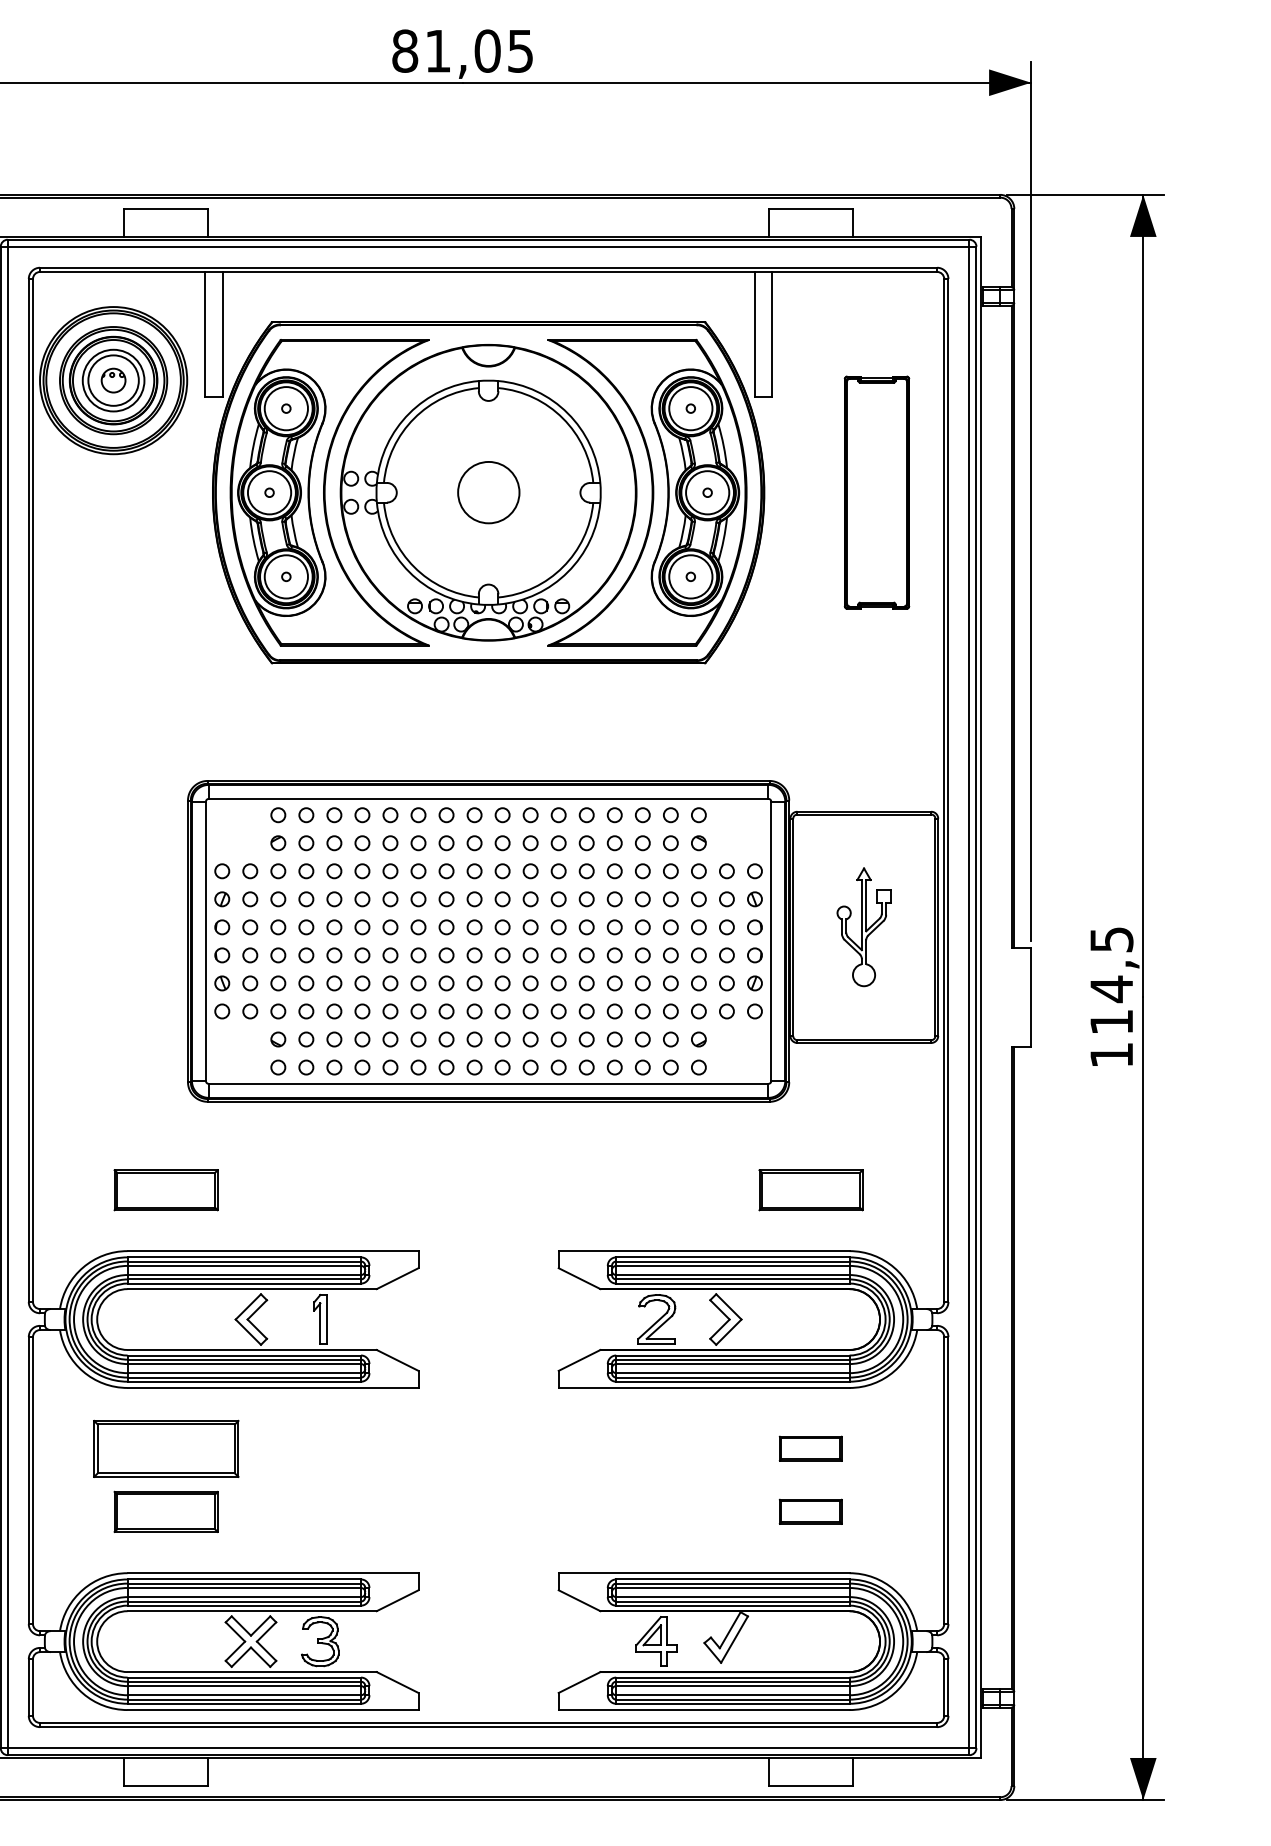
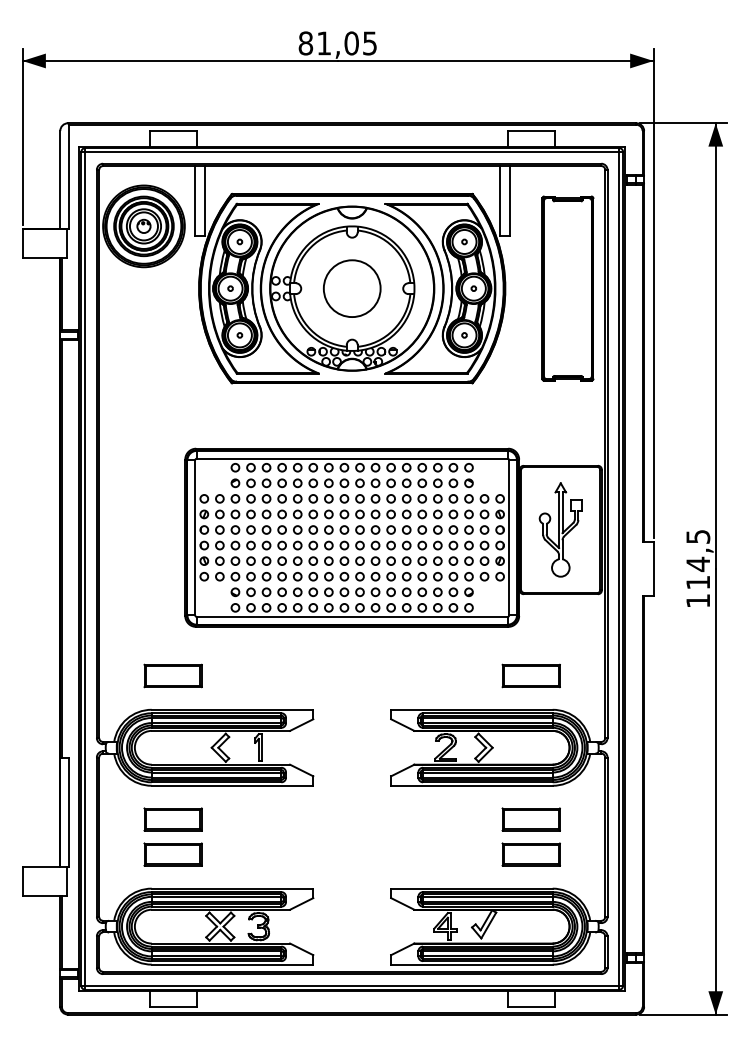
circle: (489, 492) -> (352, 288), size x1.67
part: (876, 492) -> (567, 288), size x1.43
part: (863, 926) -> (560, 529), size x1.43
part: (164, 1448) -> (172, 819), size x0.71
part: (809, 1448) -> (530, 819), size x1.67
part: (809, 1511) -> (530, 854), size x1.67

